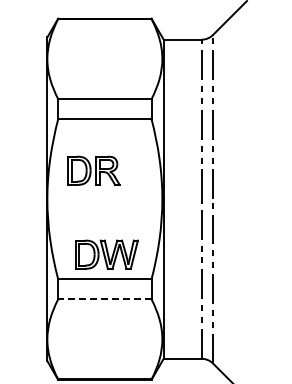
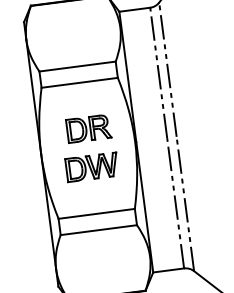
part: (93, 170) -> (88, 128), moved
part: (106, 254) -> (92, 167), moved
line: (104, 299) -> (98, 230), dashed -> solid

